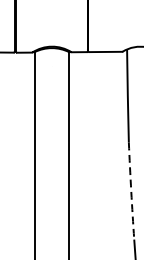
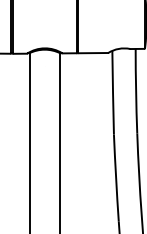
arc: (131, 191) -> (116, 178), dashed -> solid

